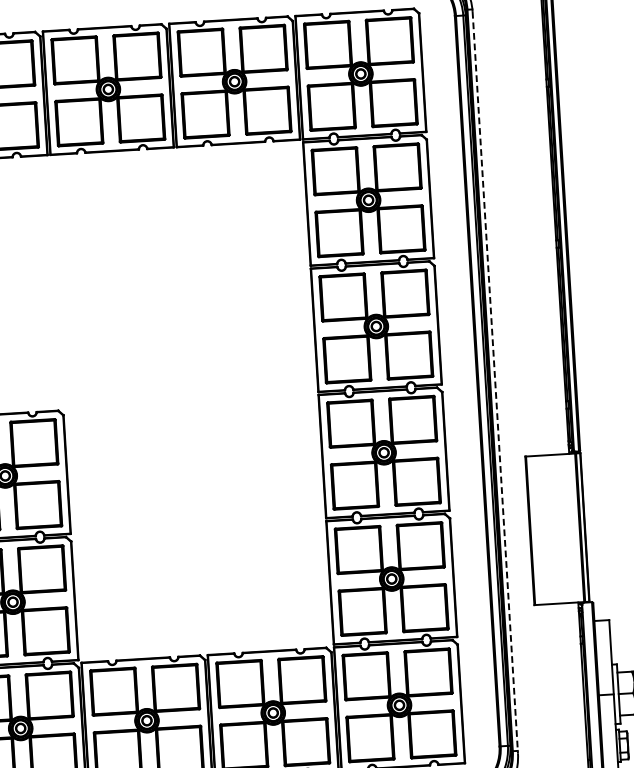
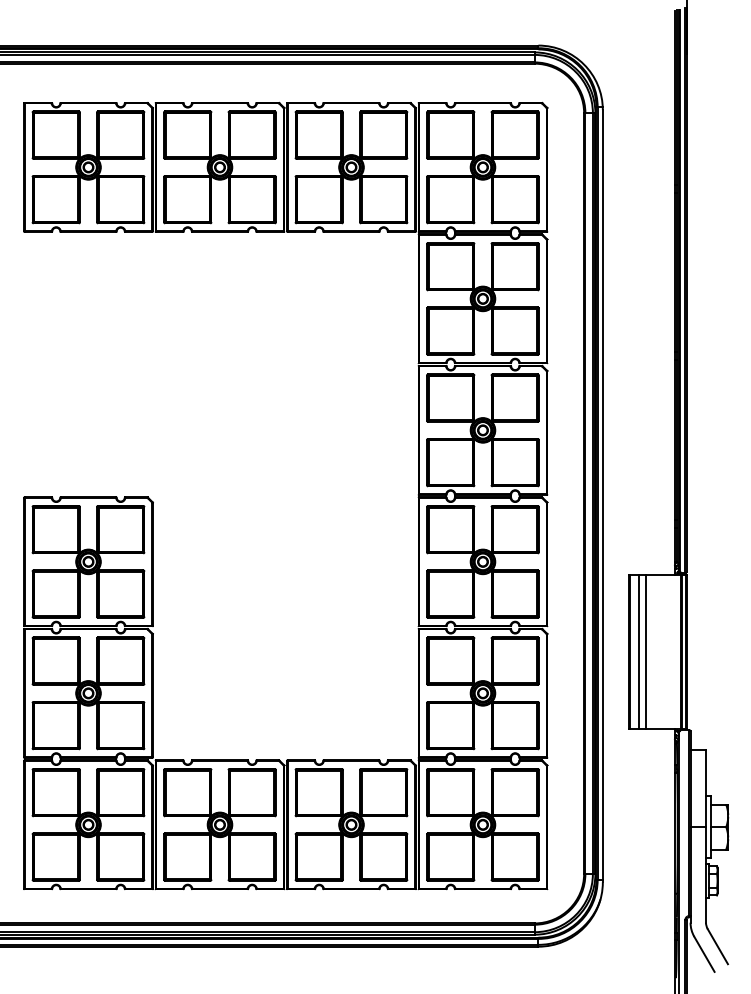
line: (494, 382) -> (602, 496), dashed -> solid
line: (538, 529) -> (638, 651), added
line: (545, 529) -> (645, 651), added

